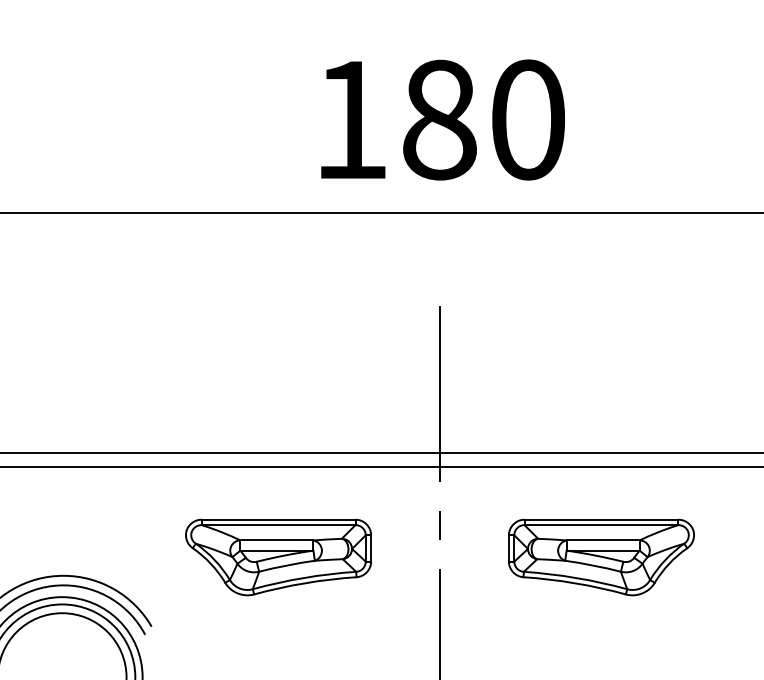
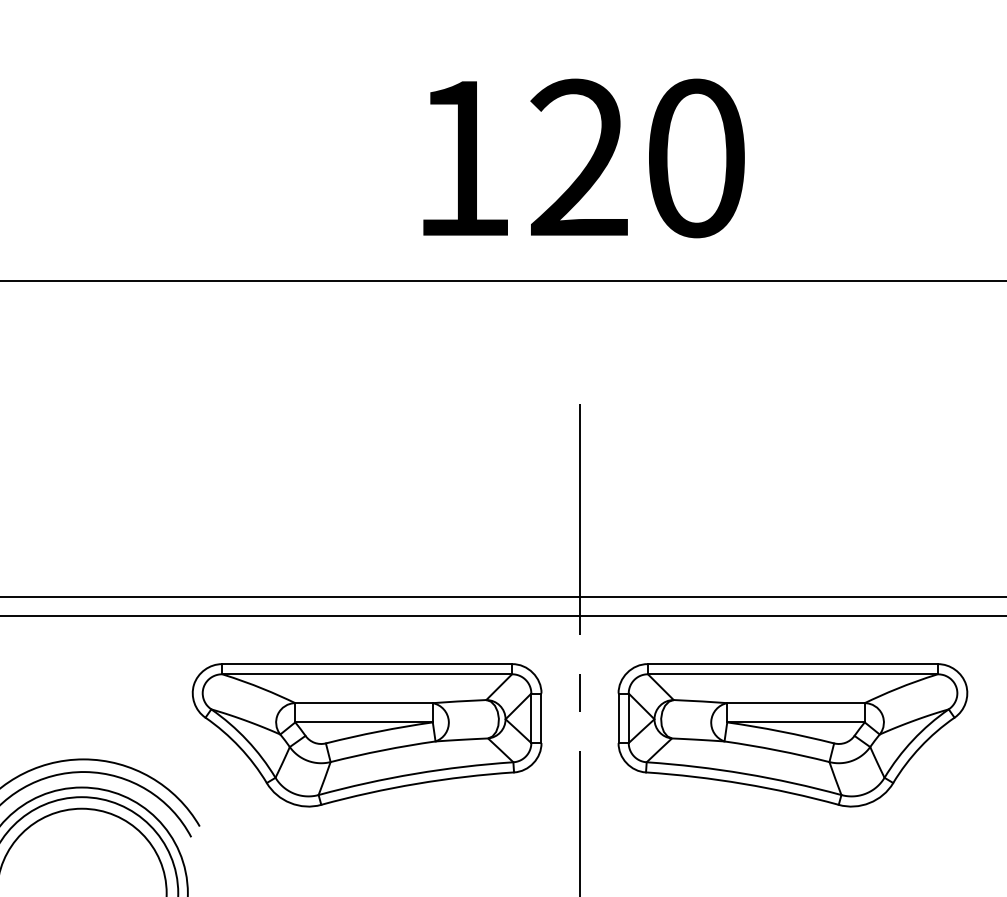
text: (439, 119) -> (579, 157), 180 -> 120
part: (278, 557) -> (367, 735), size x1.43
part: (601, 557) -> (792, 735), size x1.43

